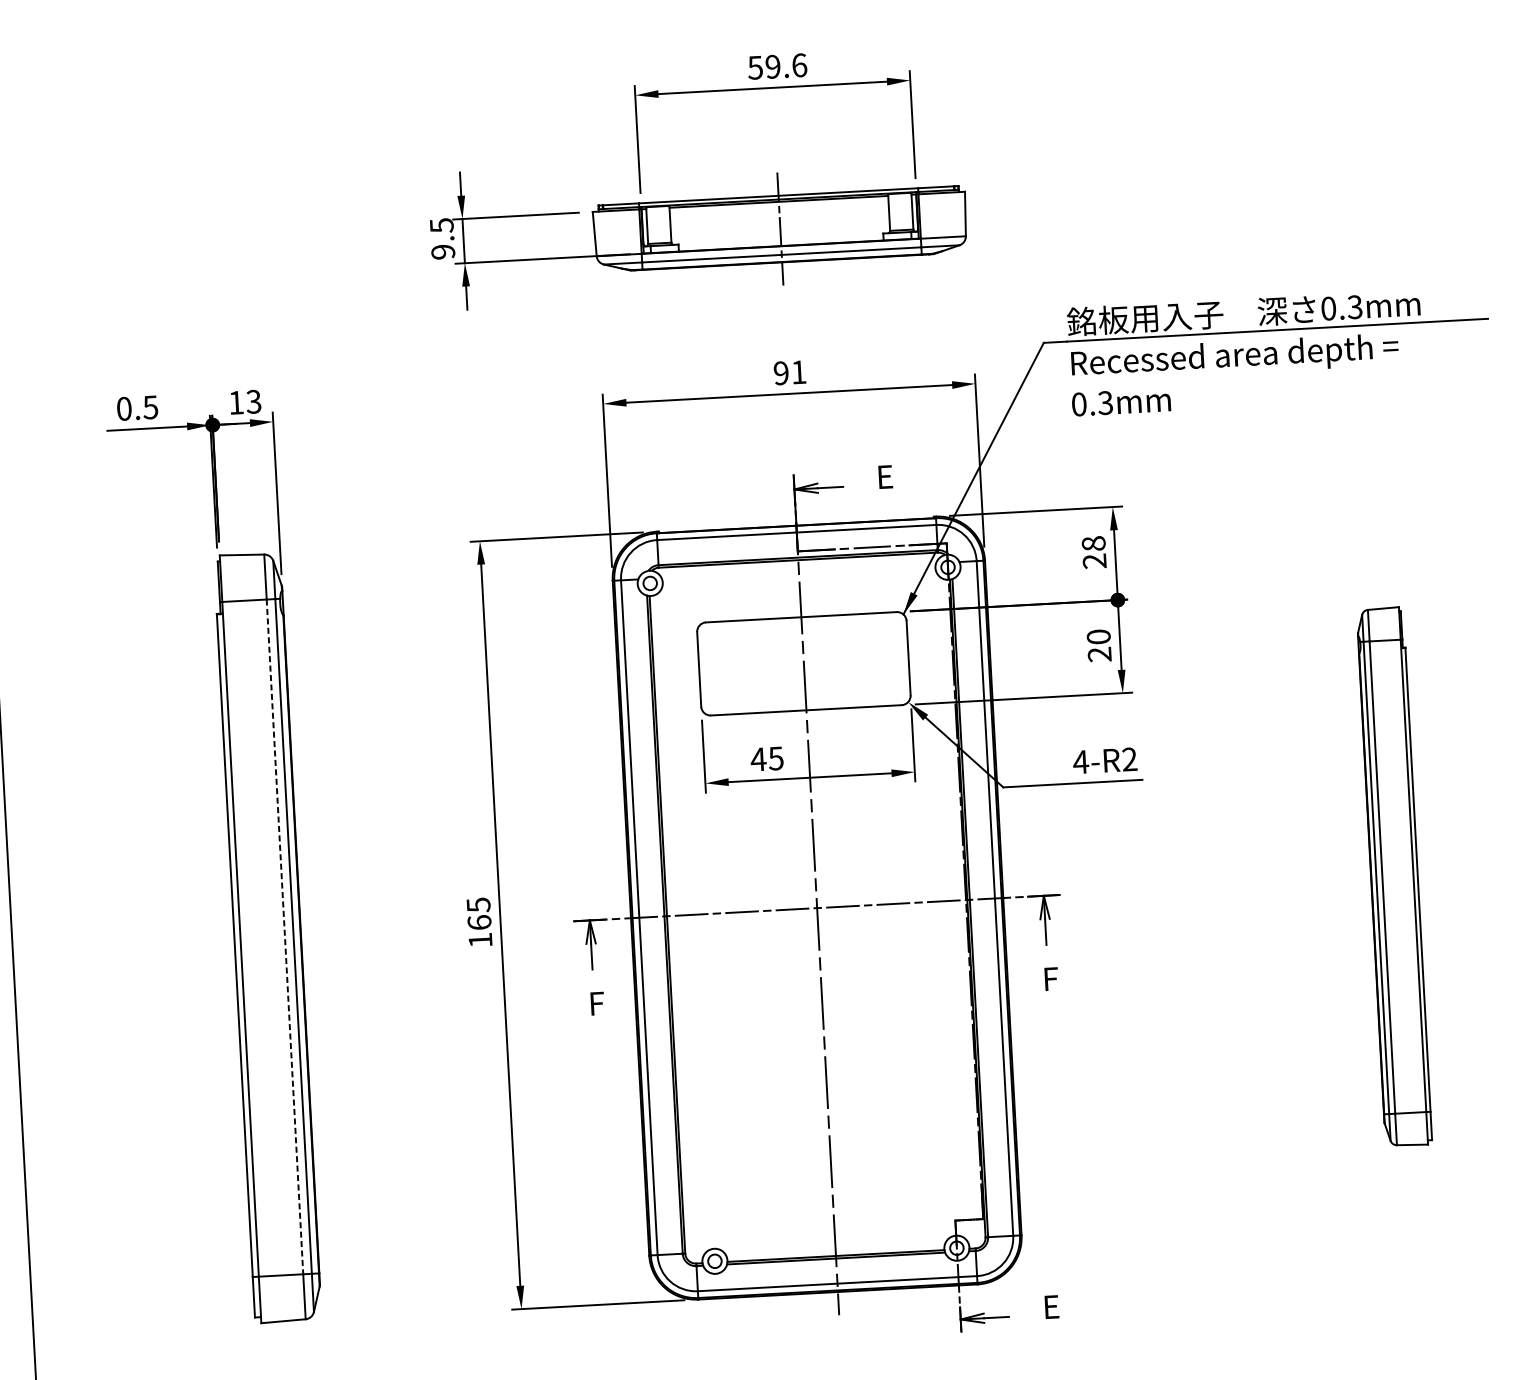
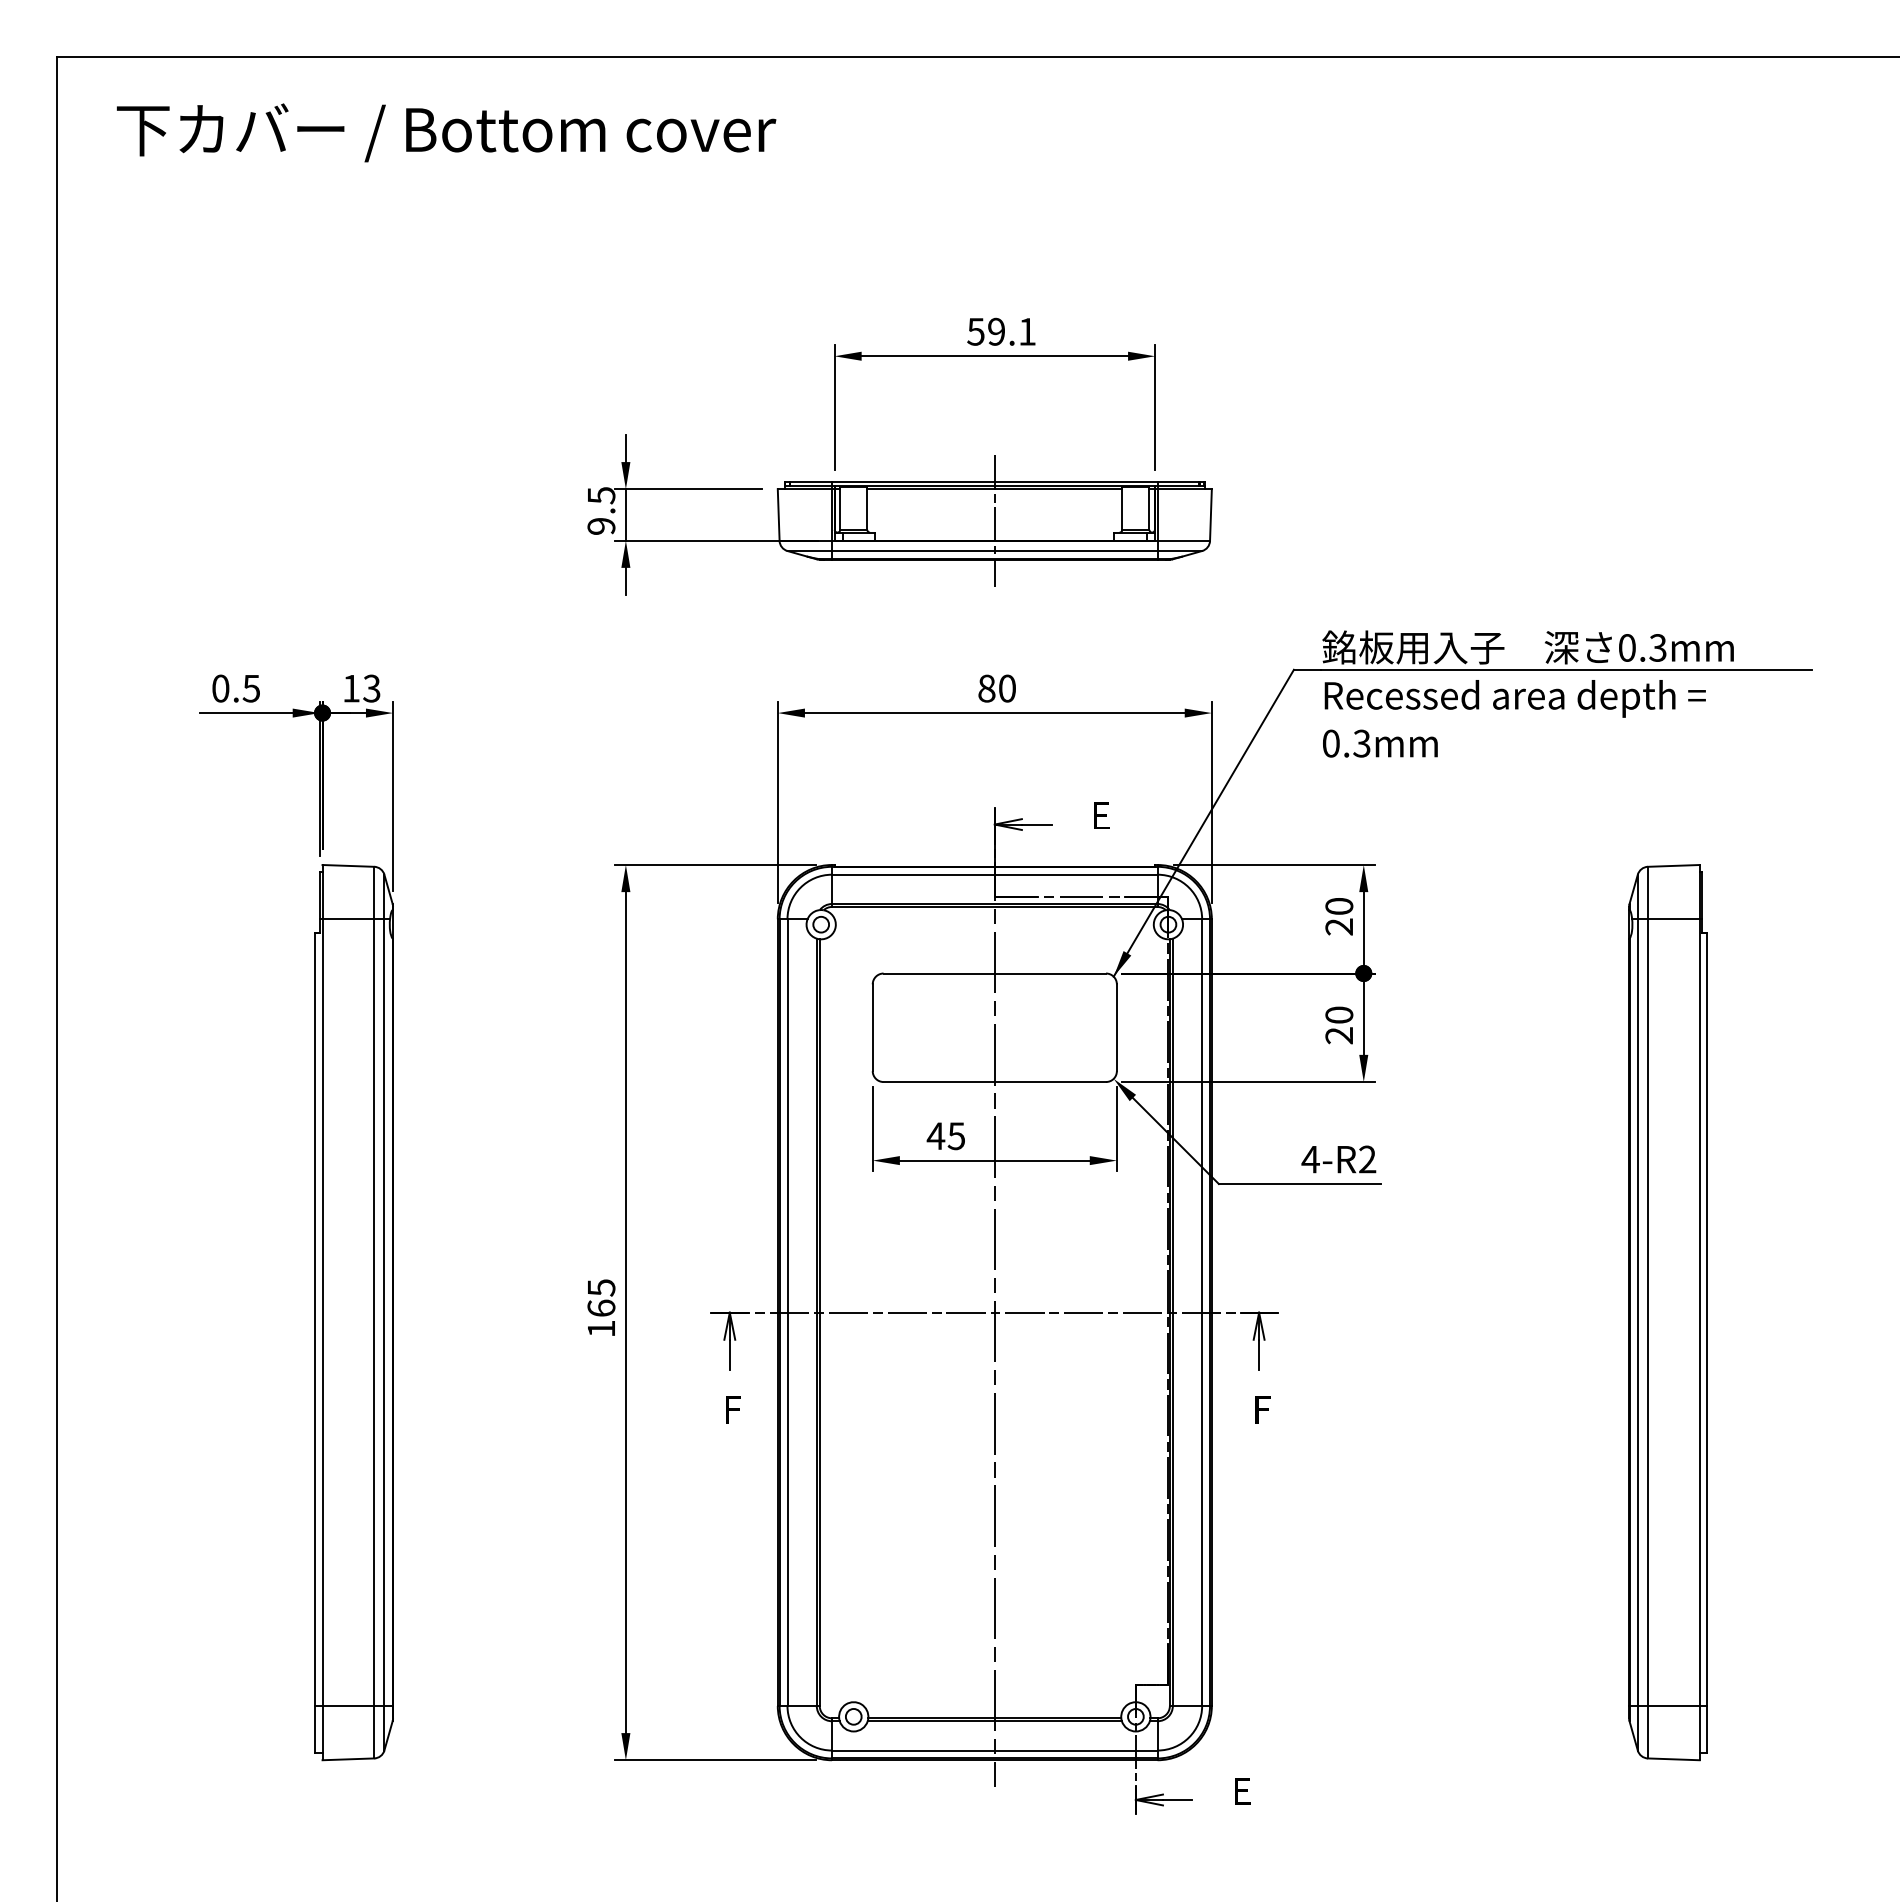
text: (799, 65) -> (1027, 331), 59.6 -> 59.1
text: (789, 372) -> (996, 688), 91 -> 80
text: (1093, 542) -> (1339, 905), 28 -> 20
part: (1394, 876) -> (1667, 1312), size x1.43
line: (285, 937) -> (374, 1313), dashed -> solid

